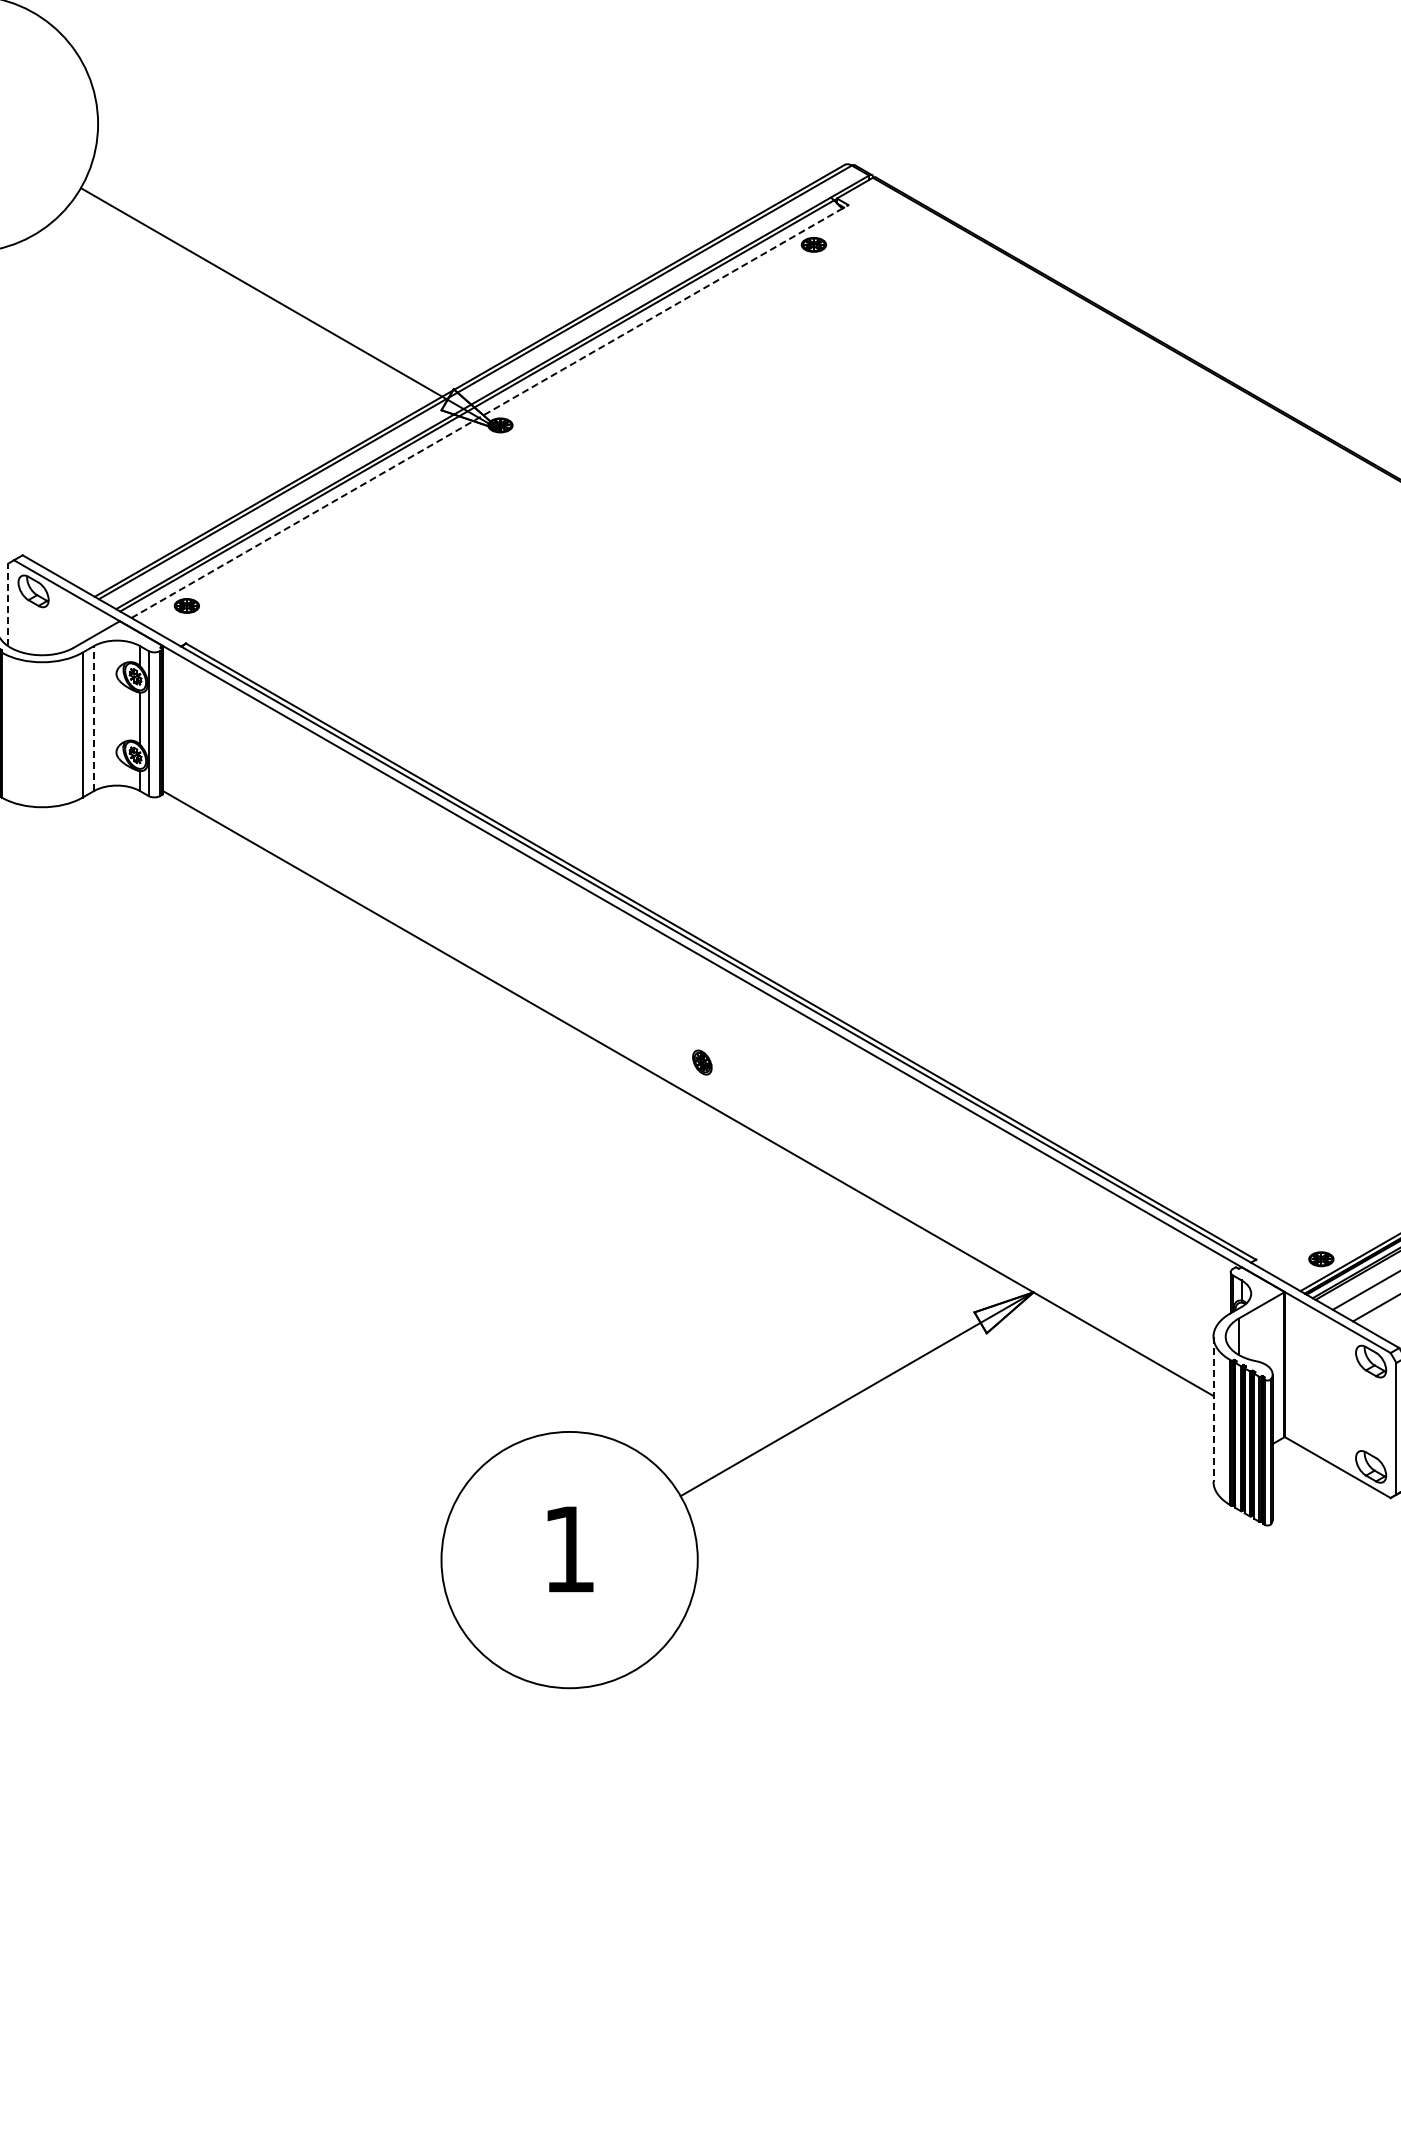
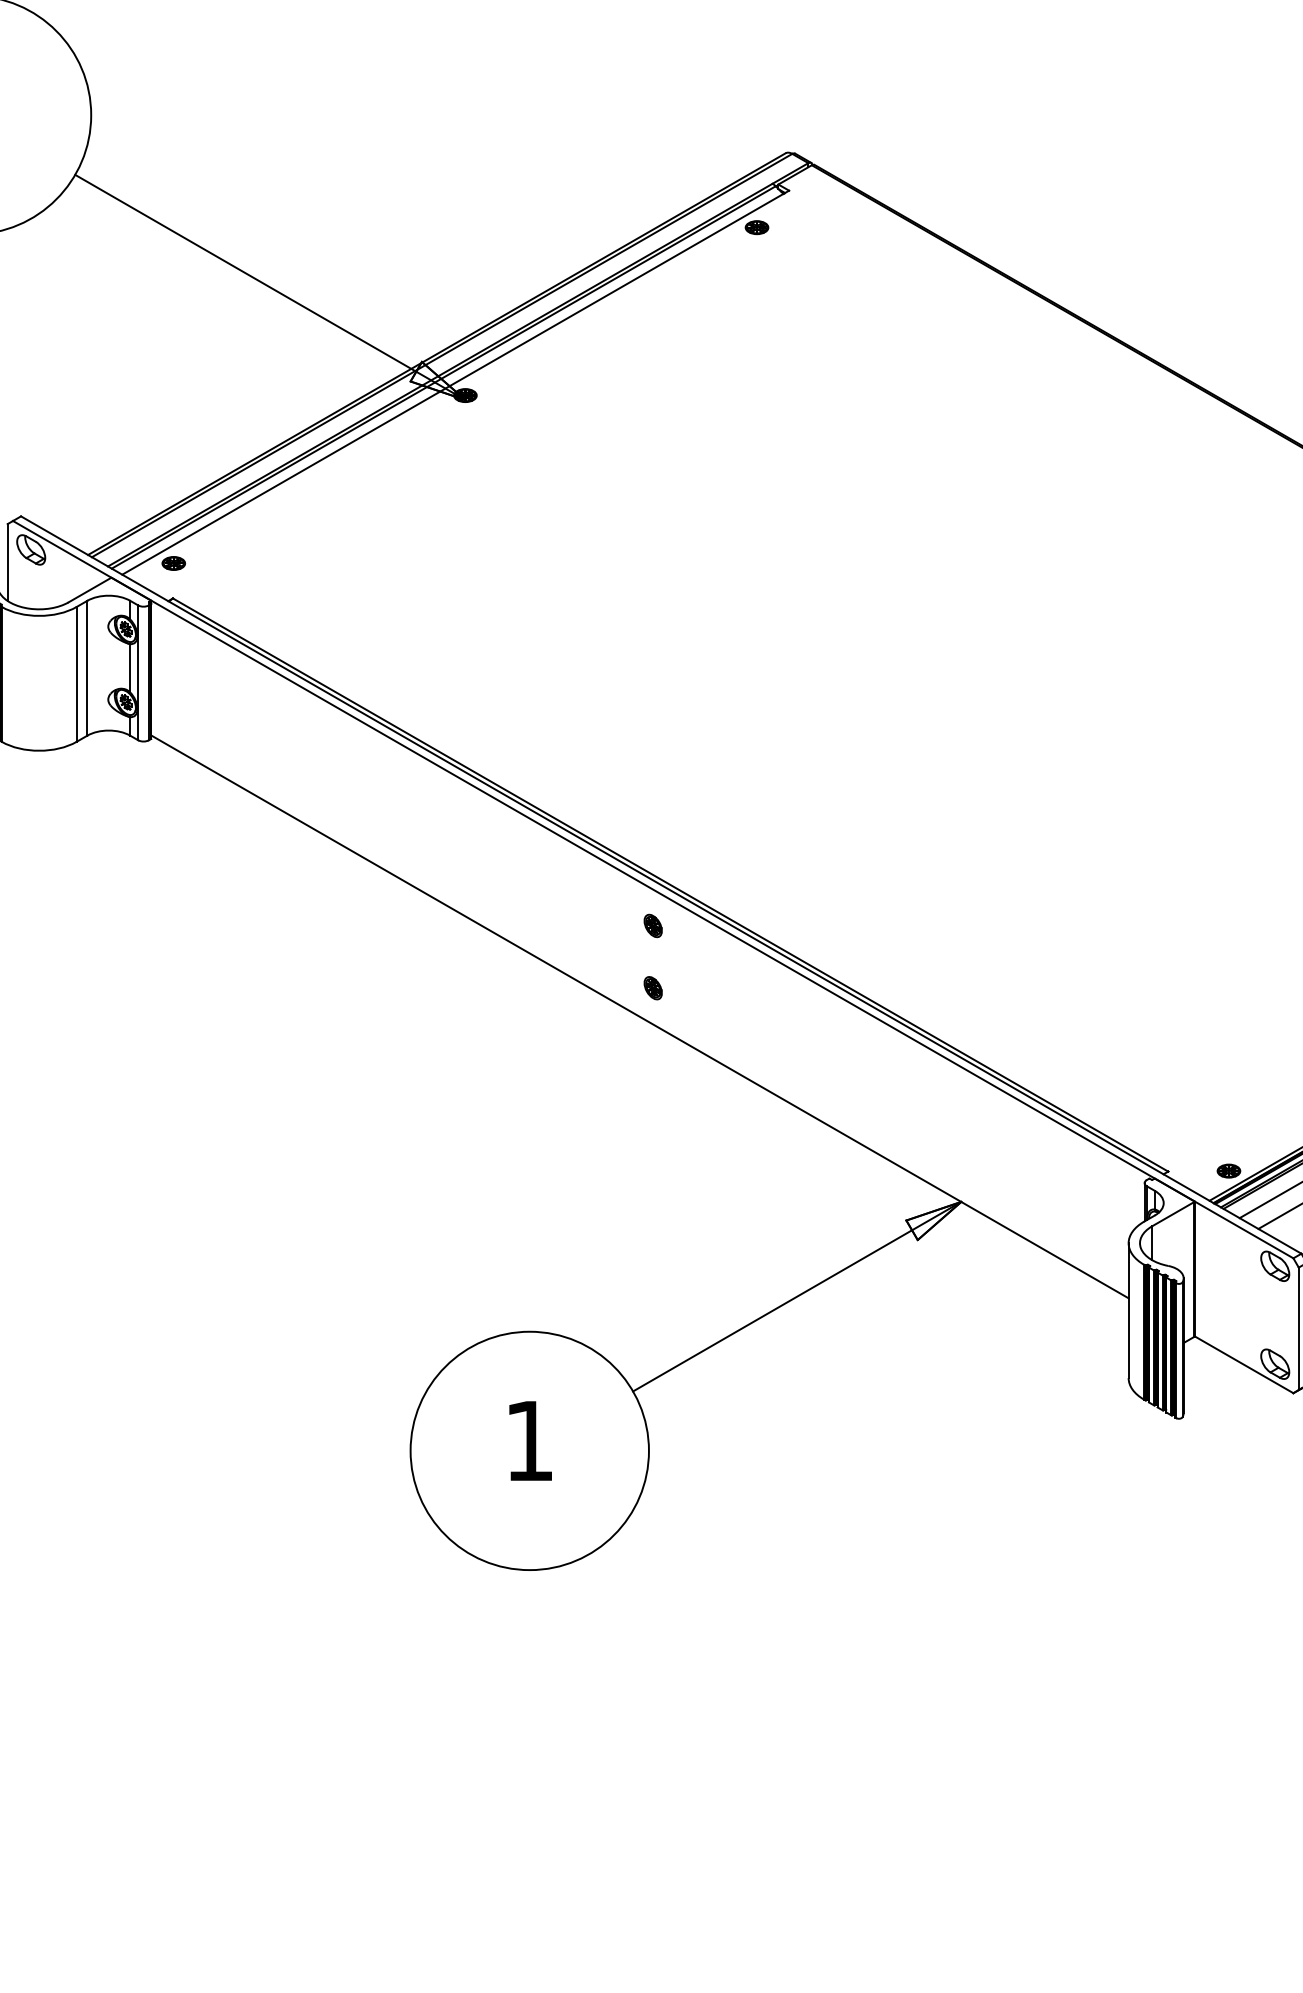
line: (490, 411) -> (456, 382), dashed -> solid
line: (8, 604) -> (7, 562), dashed -> solid
line: (94, 718) -> (87, 668), dashed -> solid
part: (702, 995) -> (653, 925), added
line: (1213, 1409) -> (1128, 1310), dashed -> solid

